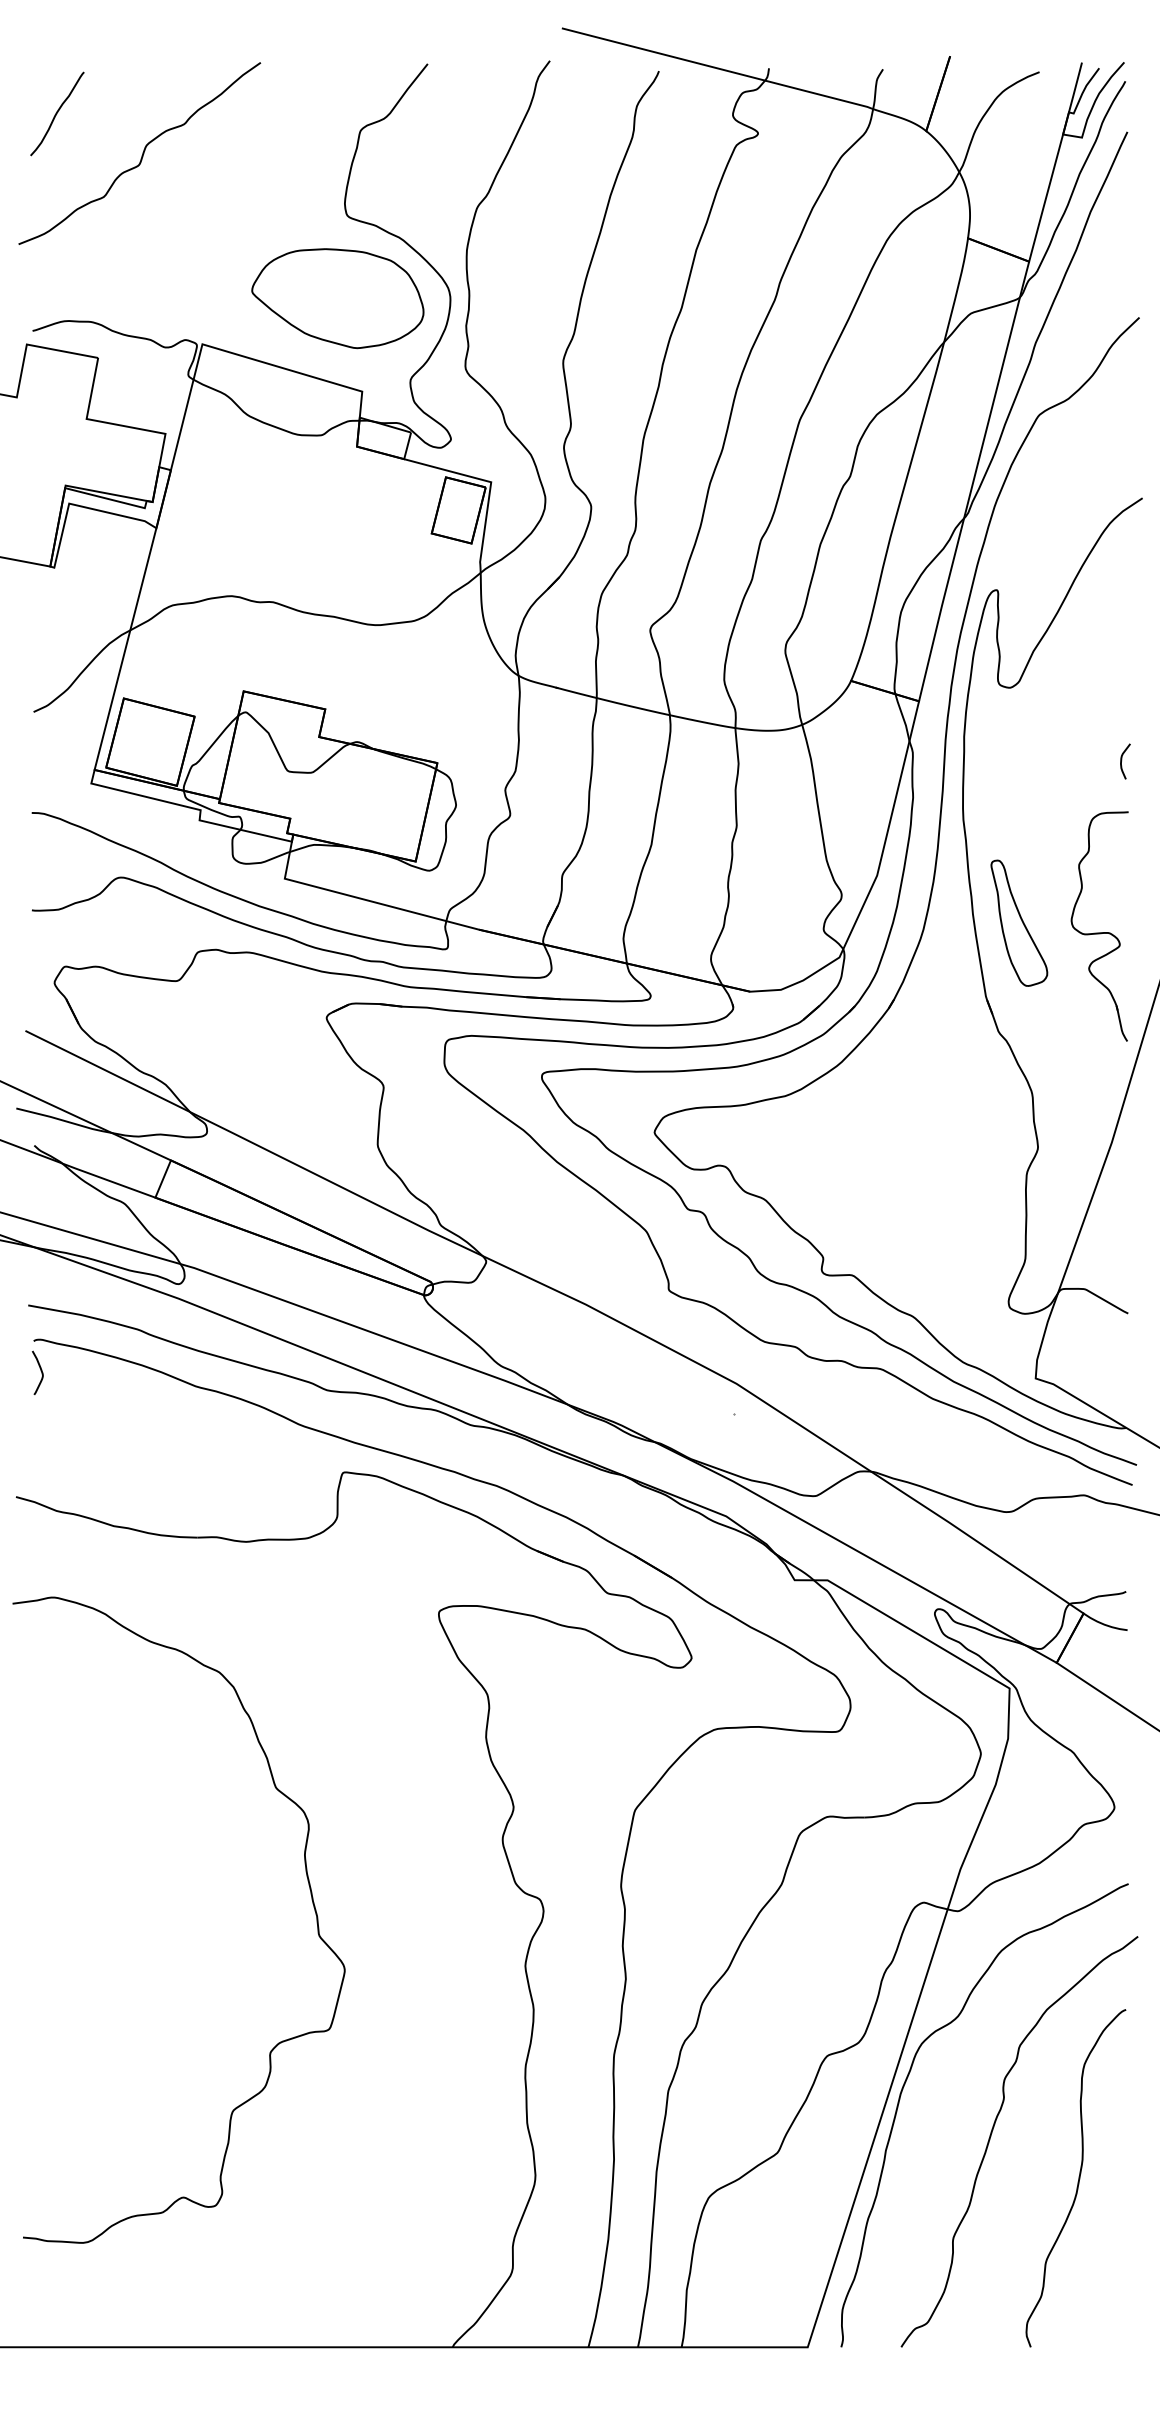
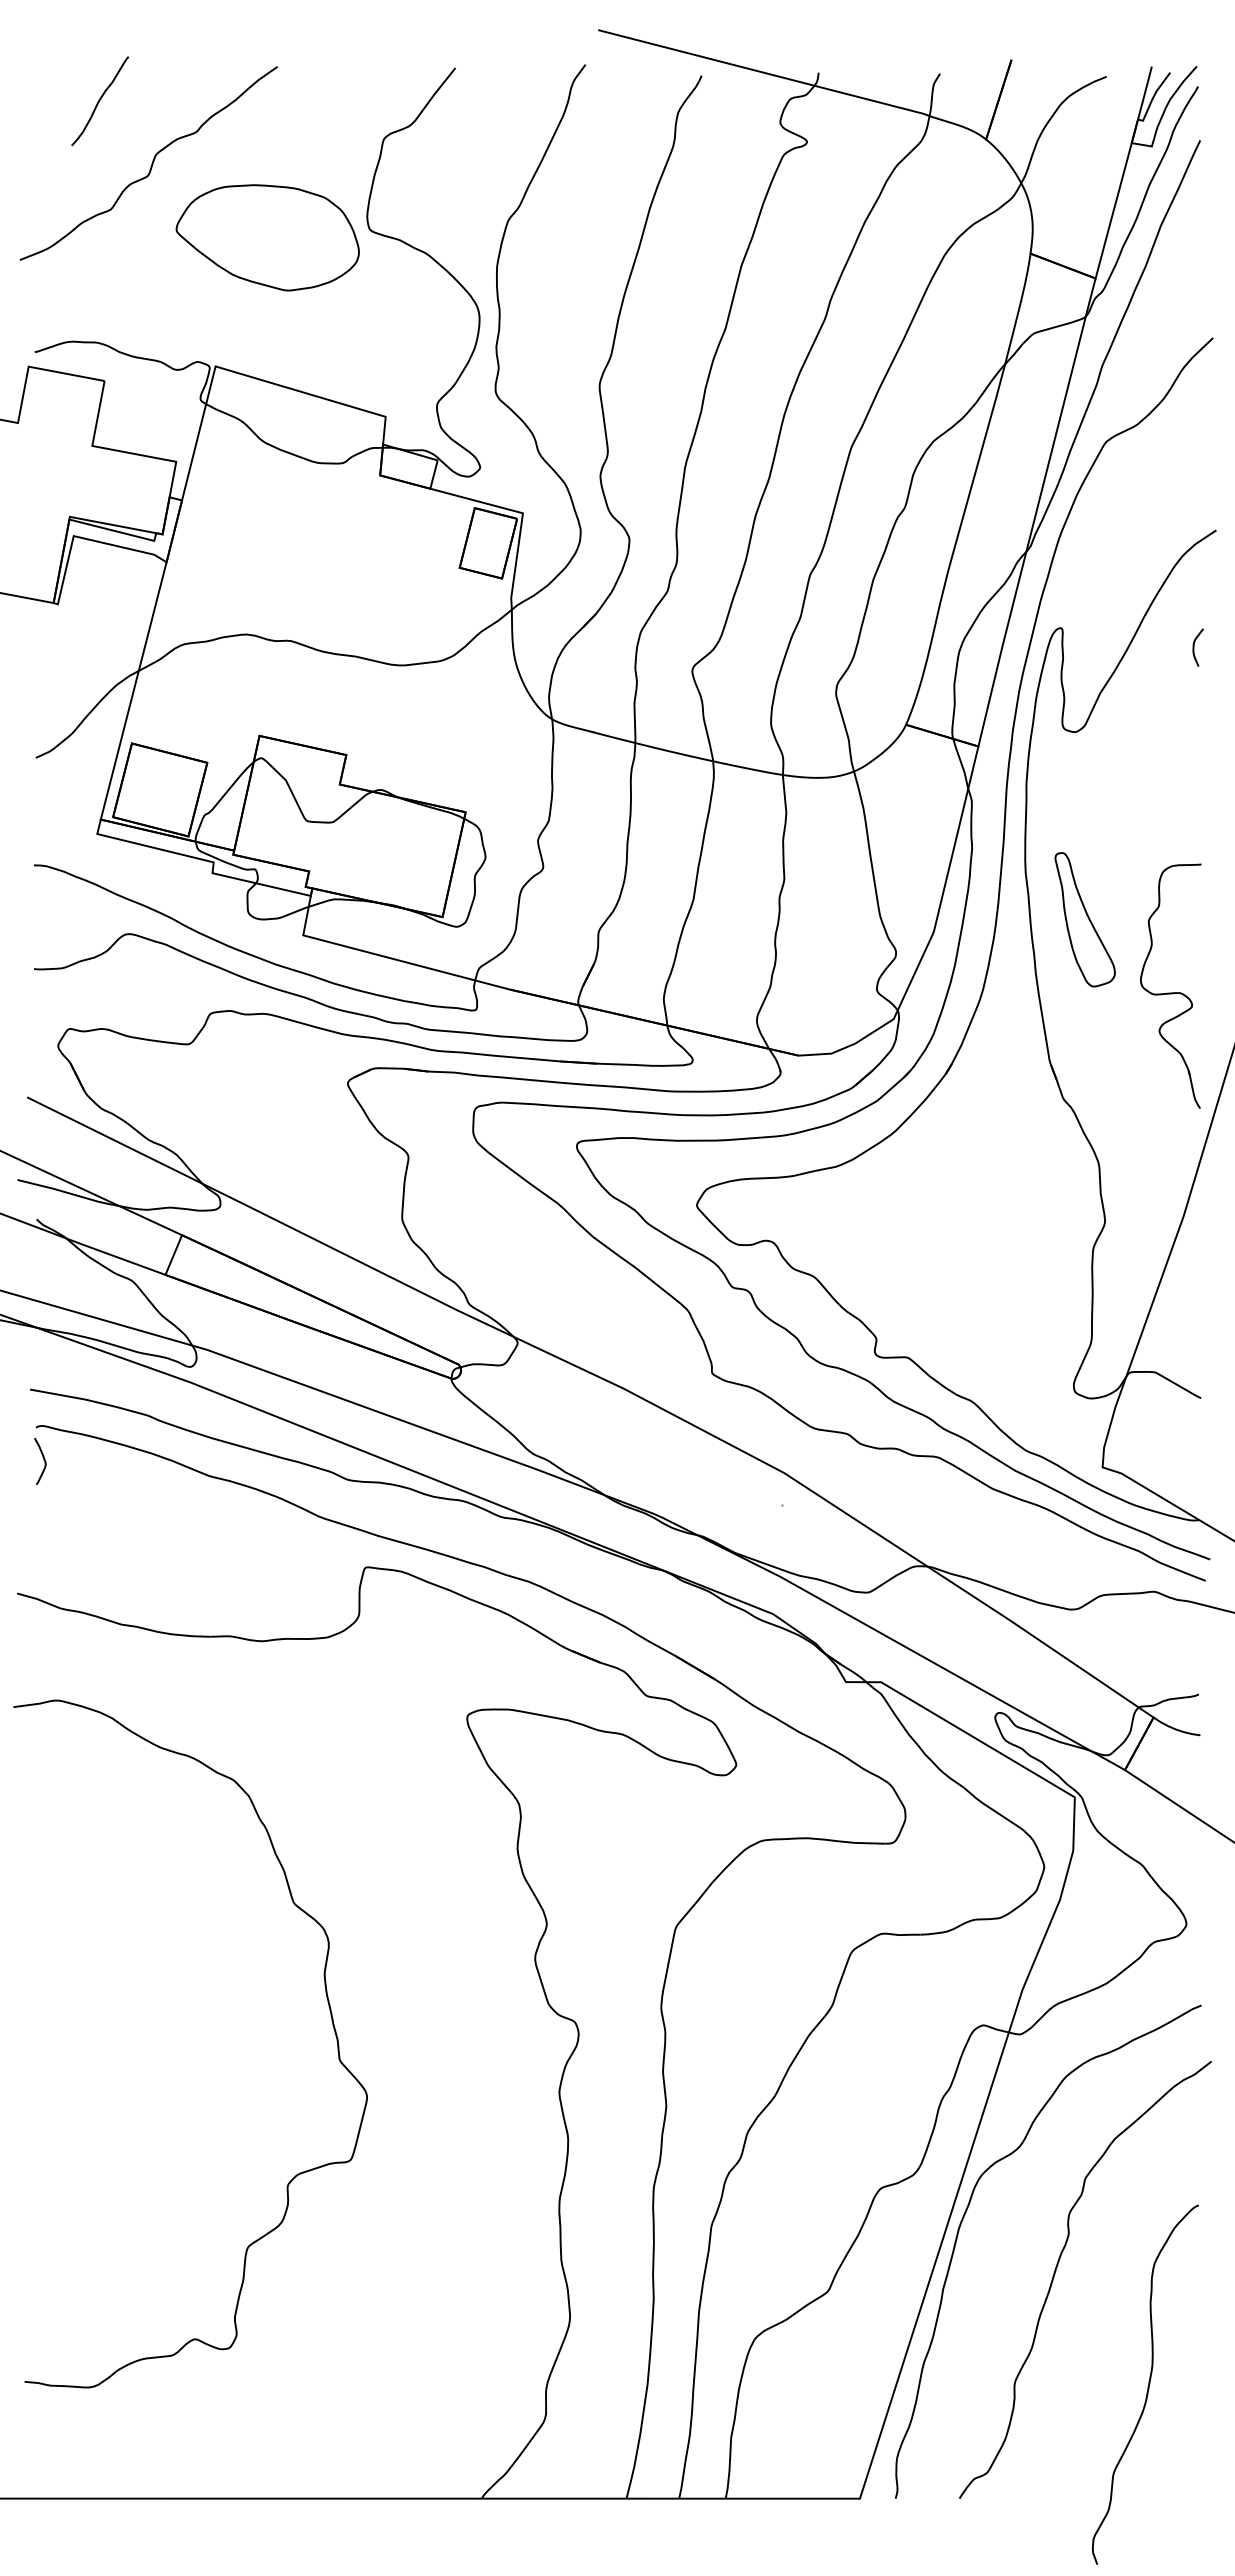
curve: (57, 113) -> (100, 100), moved
part: (337, 298) -> (267, 237), moved
curve: (1122, 761) -> (1194, 647), moved
part: (1018, 923) -> (1084, 919), moved
curve: (1077, 2179) -> (1147, 2386), moved

